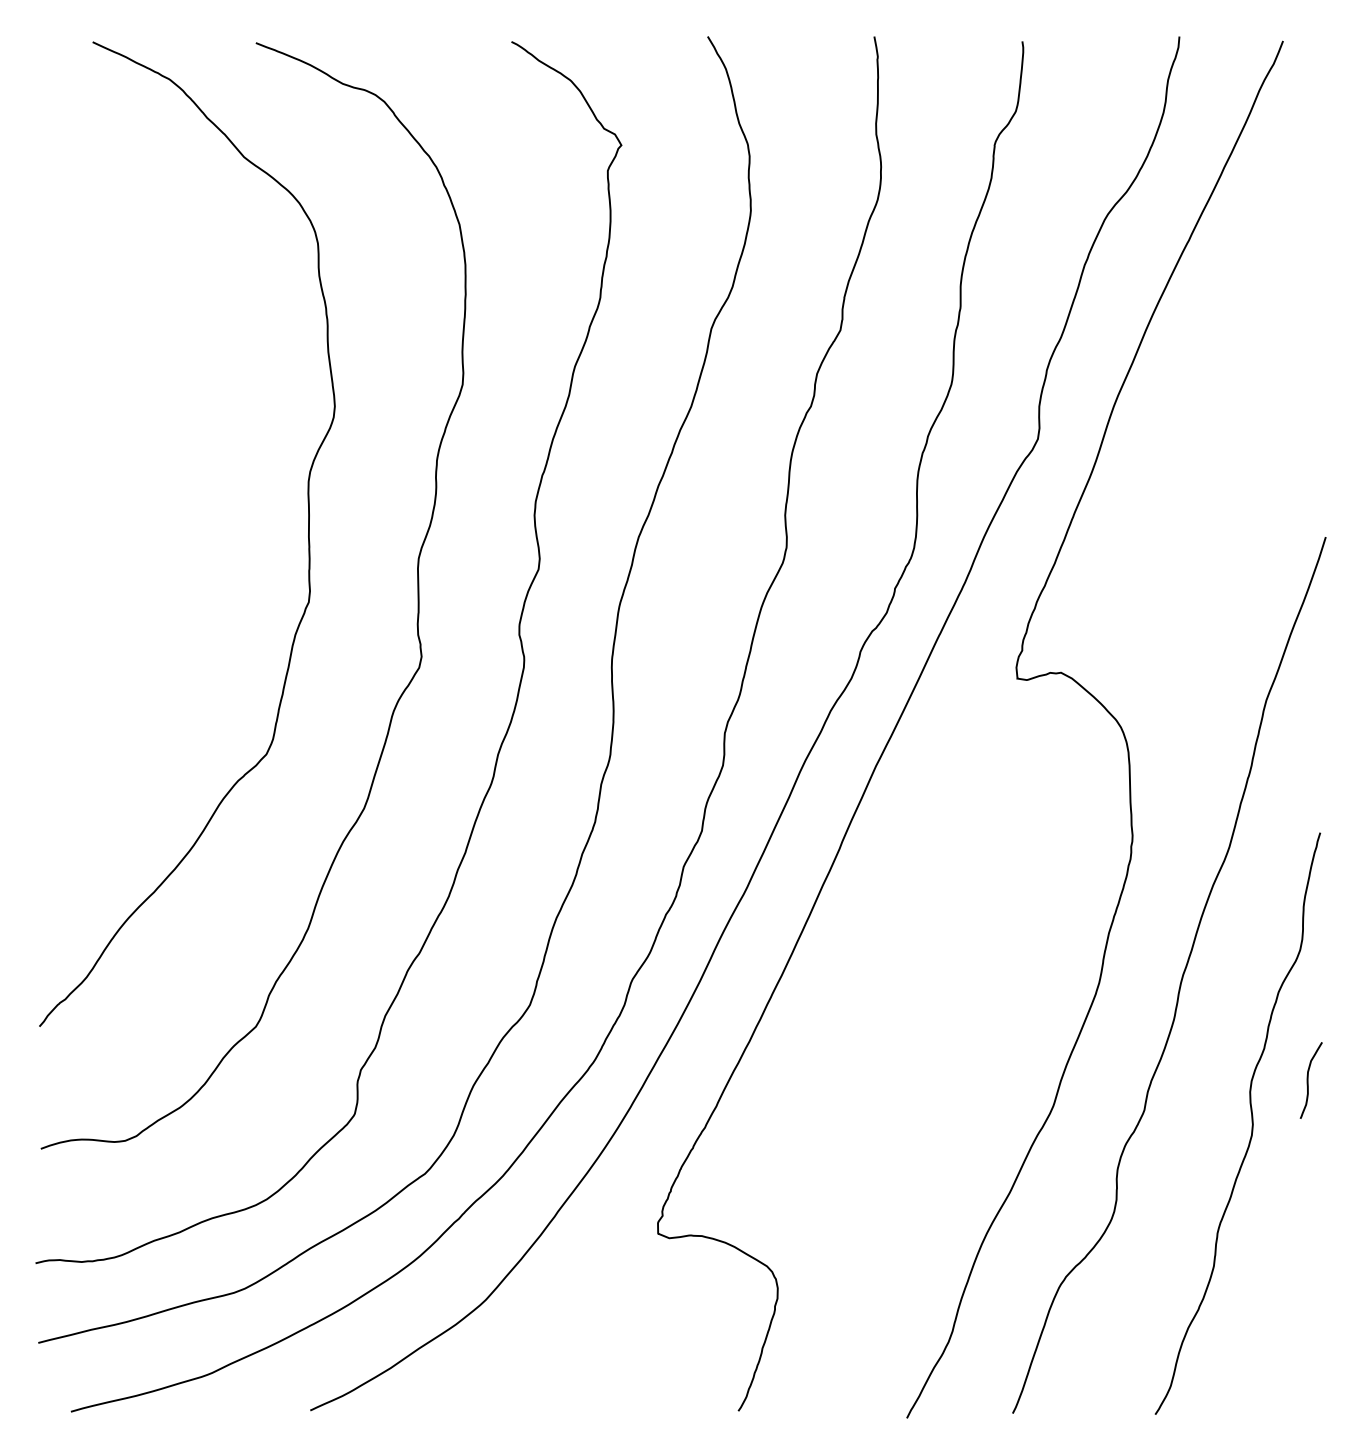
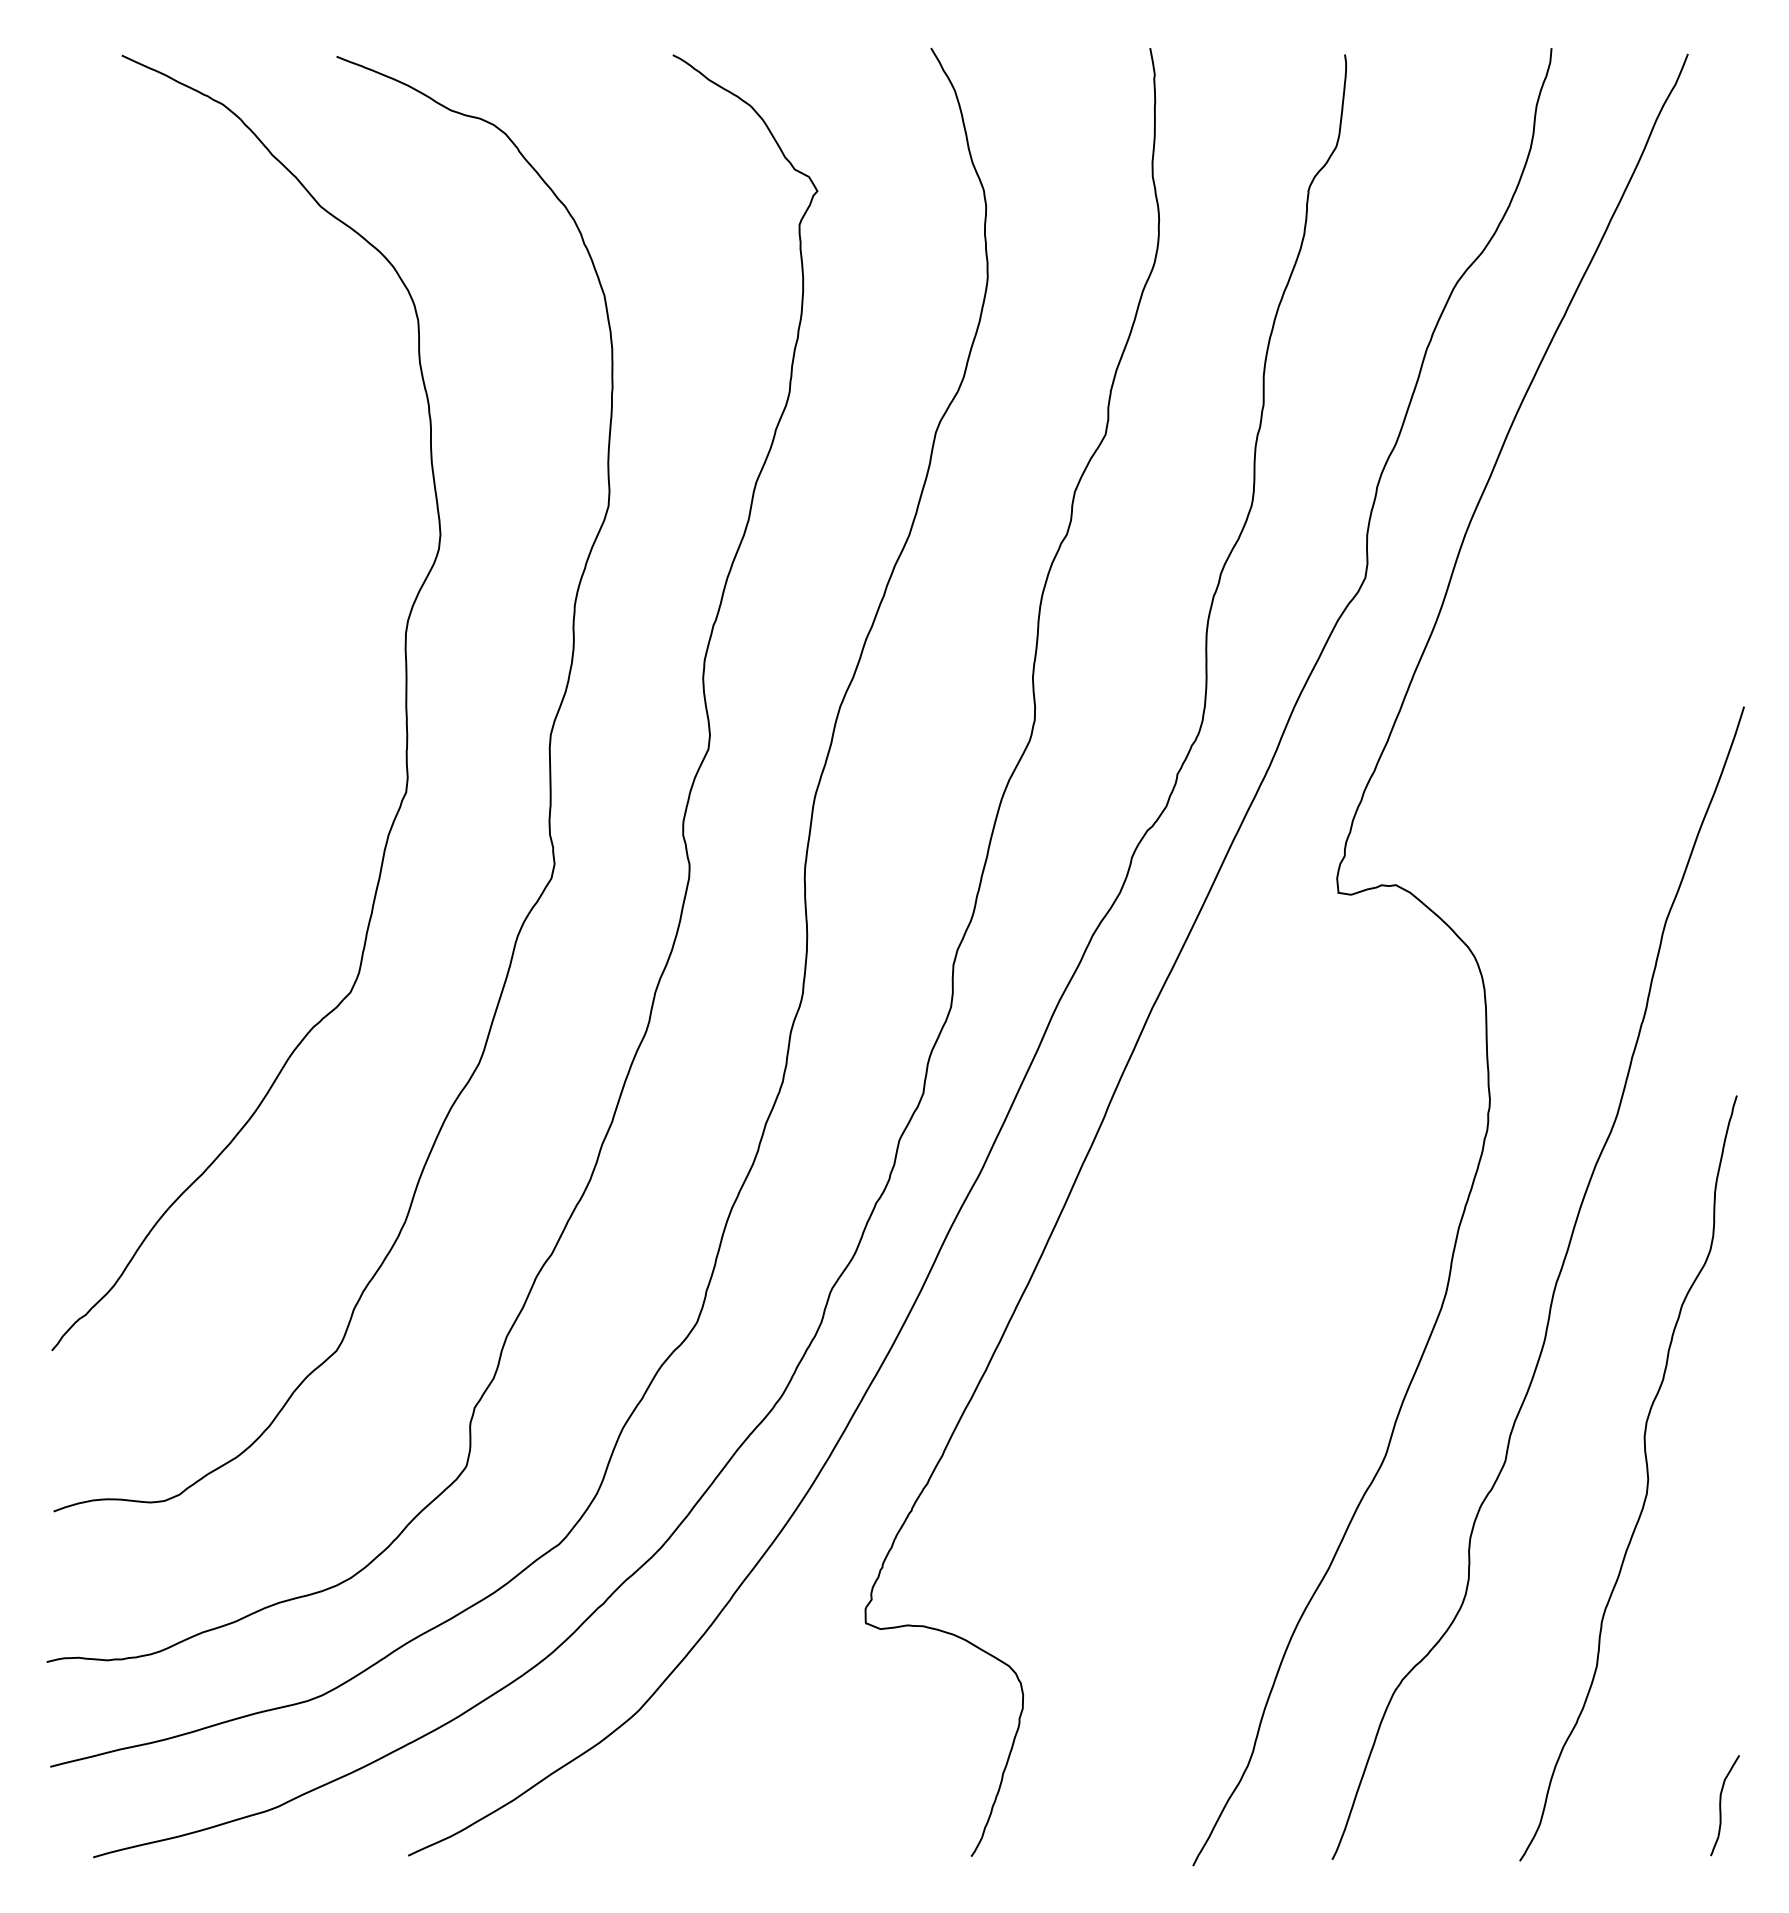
curve: (1308, 1080) -> (1721, 1805), moved

